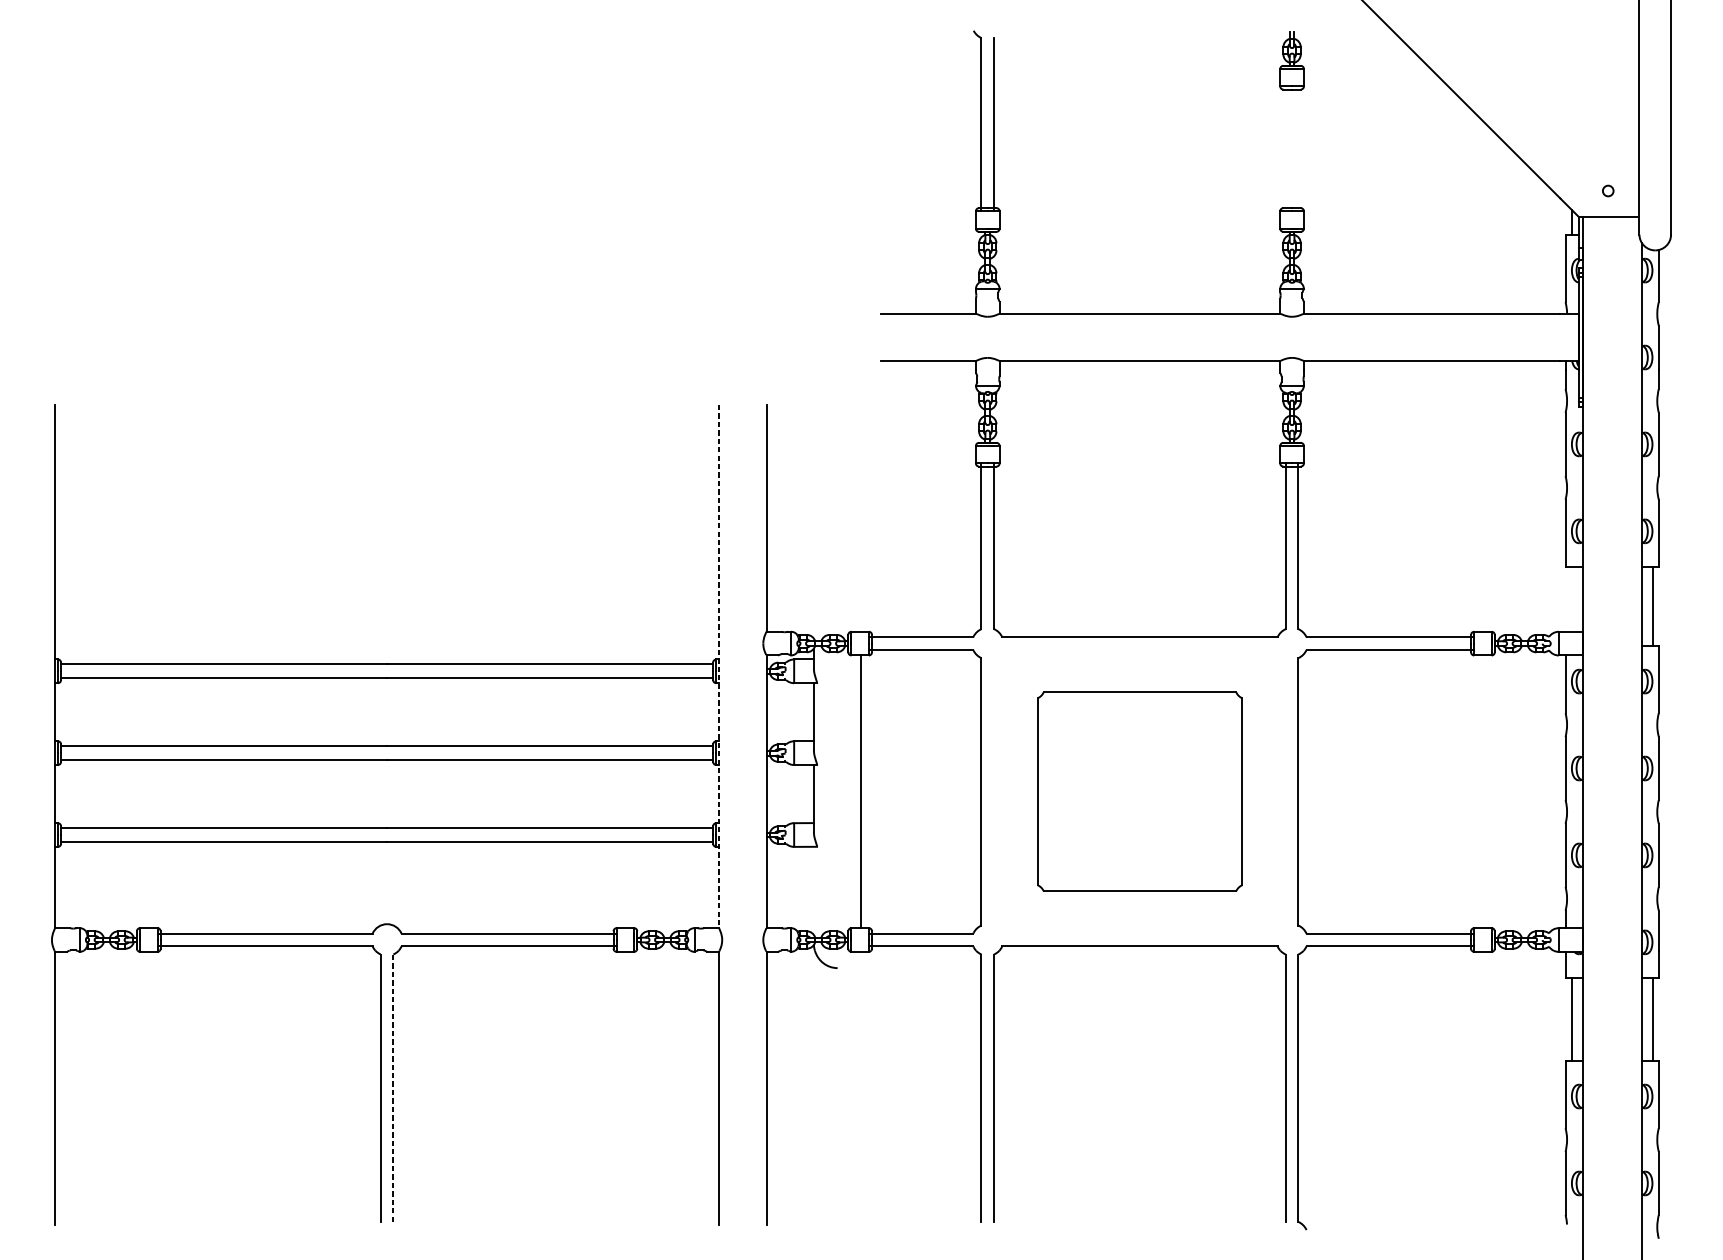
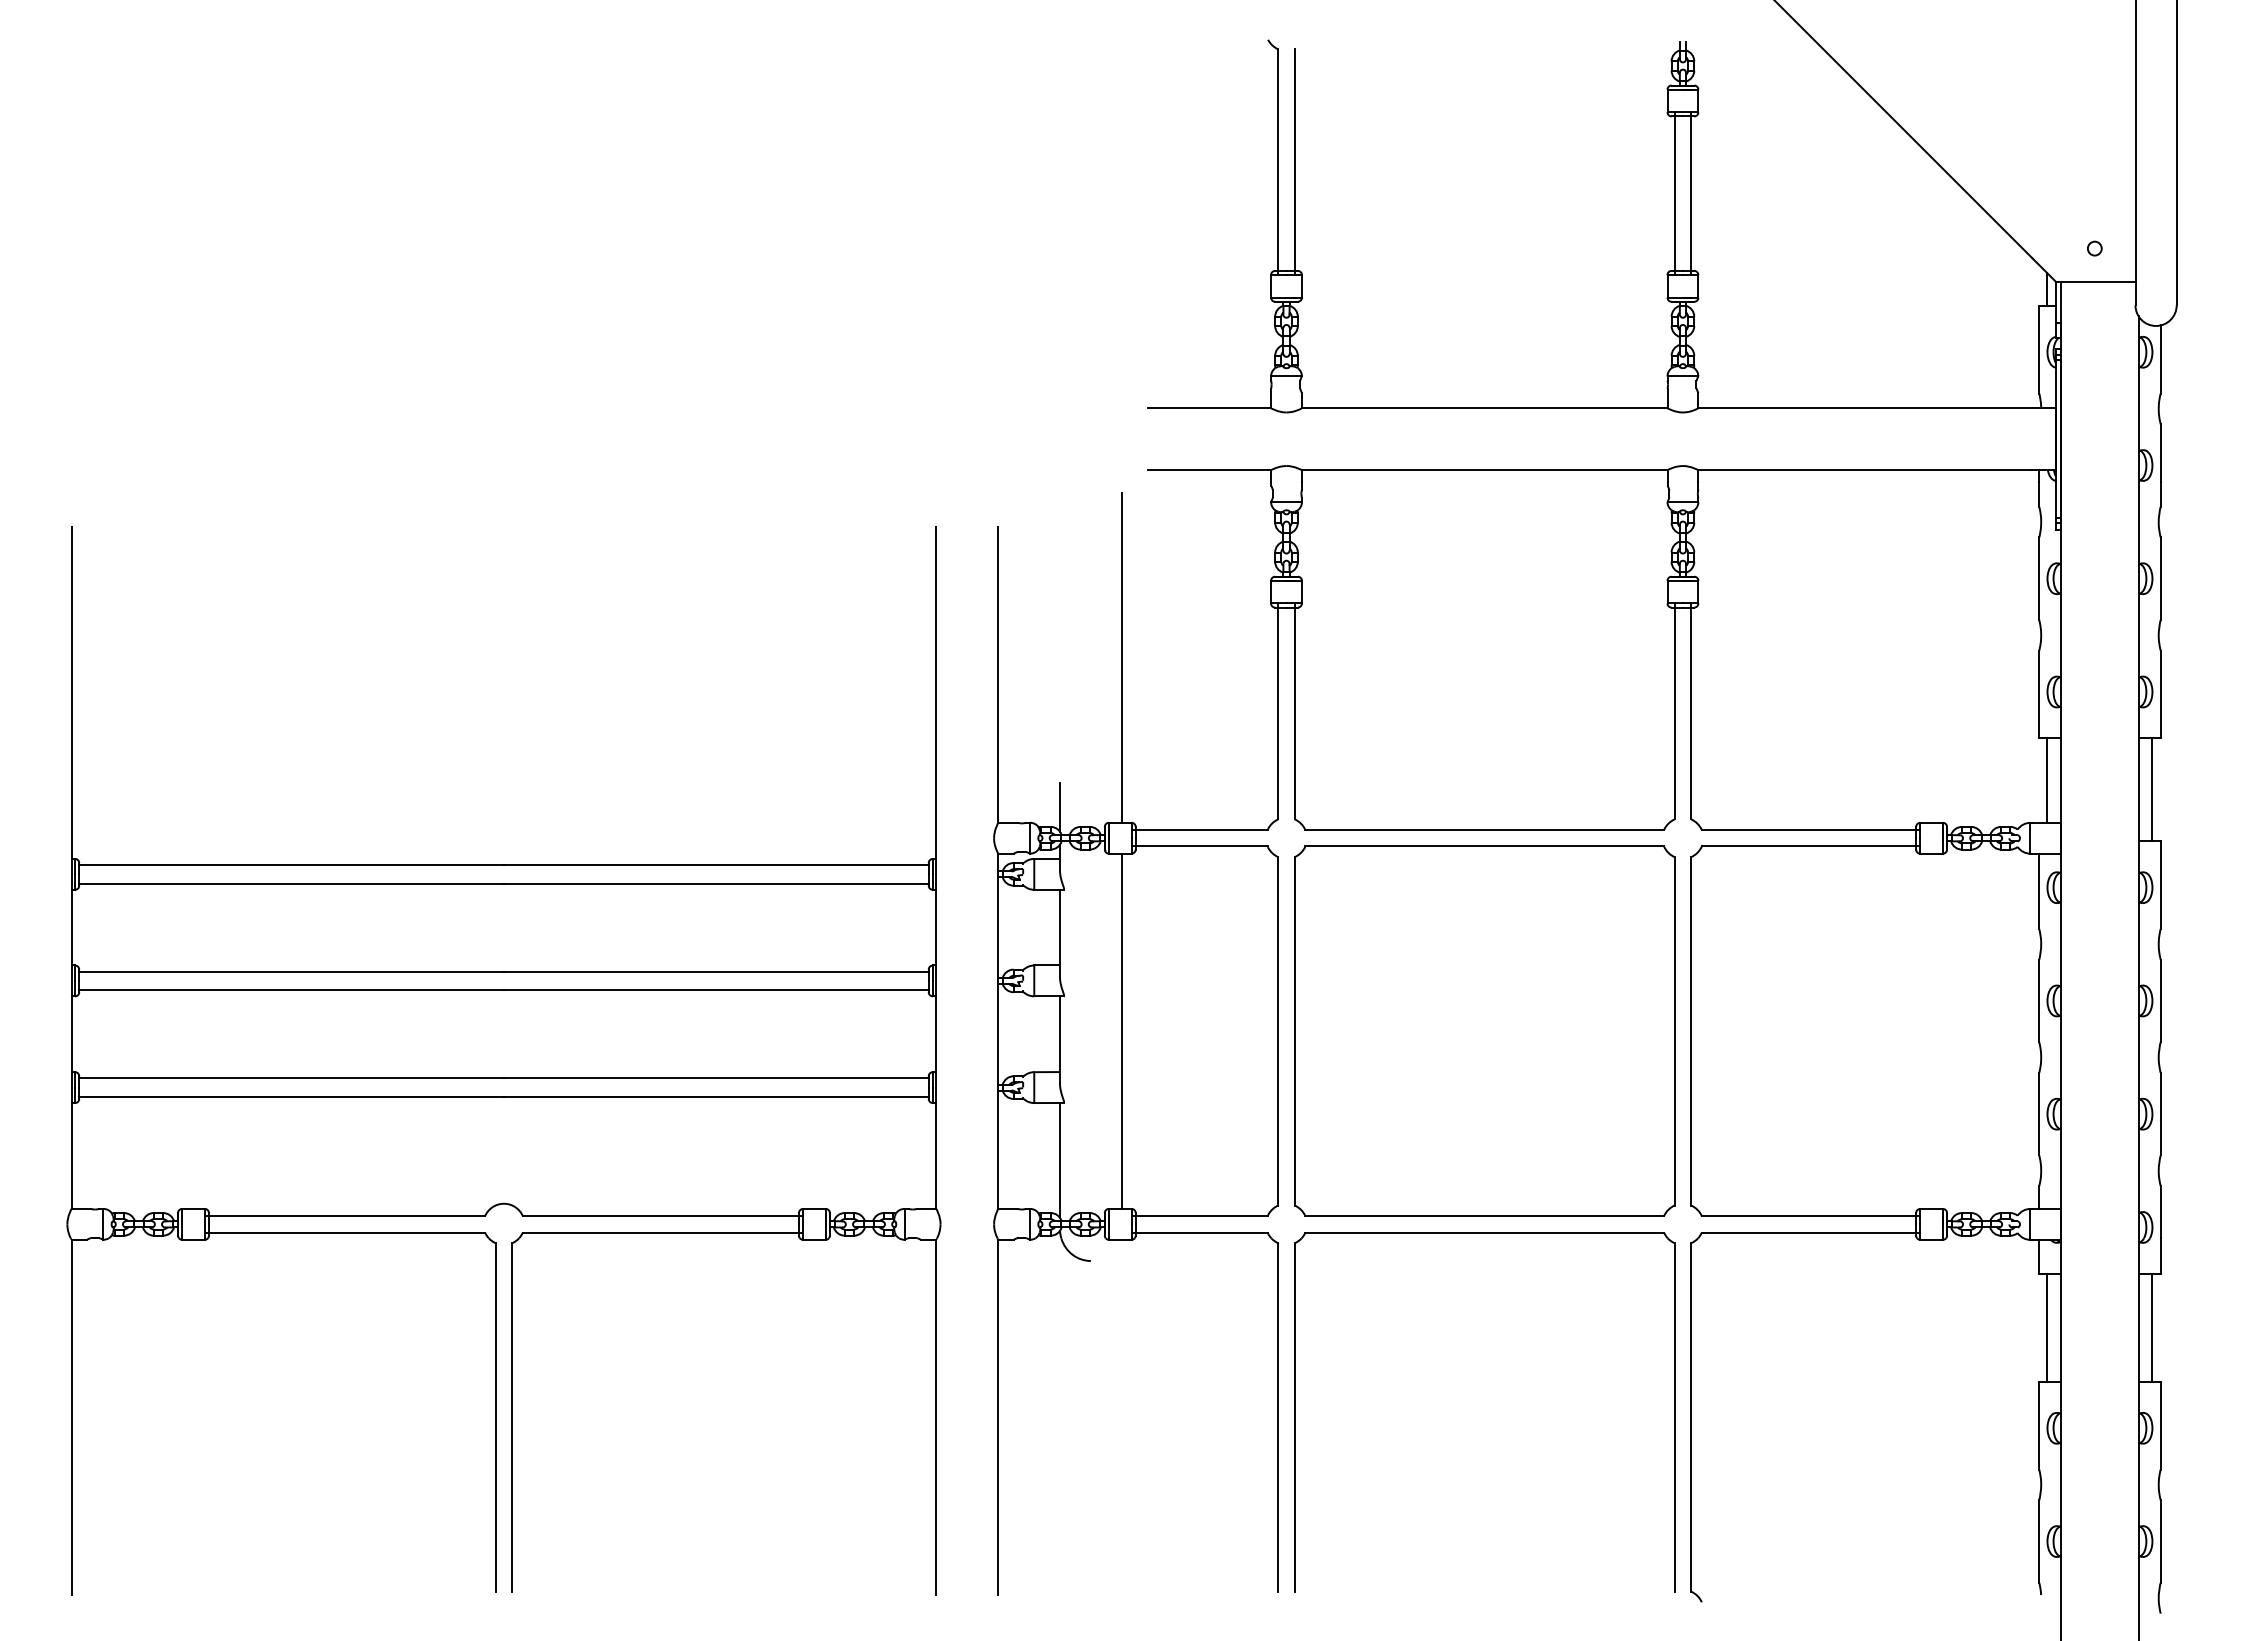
line: (1285, 148) -> (1674, 193), added
line: (1298, 148) -> (1691, 193), added
line: (861, 504) -> (1121, 657), added
line: (1571, 599) -> (2047, 780), added
line: (814, 620) -> (1060, 807), added
line: (719, 666) -> (936, 868), dashed -> solid
part: (1139, 791) -> (1484, 1030), size x1.43
line: (814, 890) -> (1060, 1159), added
line: (393, 1087) -> (512, 1416), dashed -> solid

